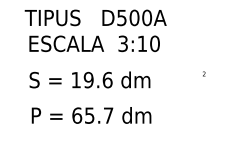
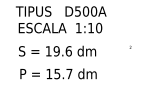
text: (122, 42) -> (78, 27), 3:10 -> 1:10
text: (77, 114) -> (49, 73), 65.7 -> 15.7

